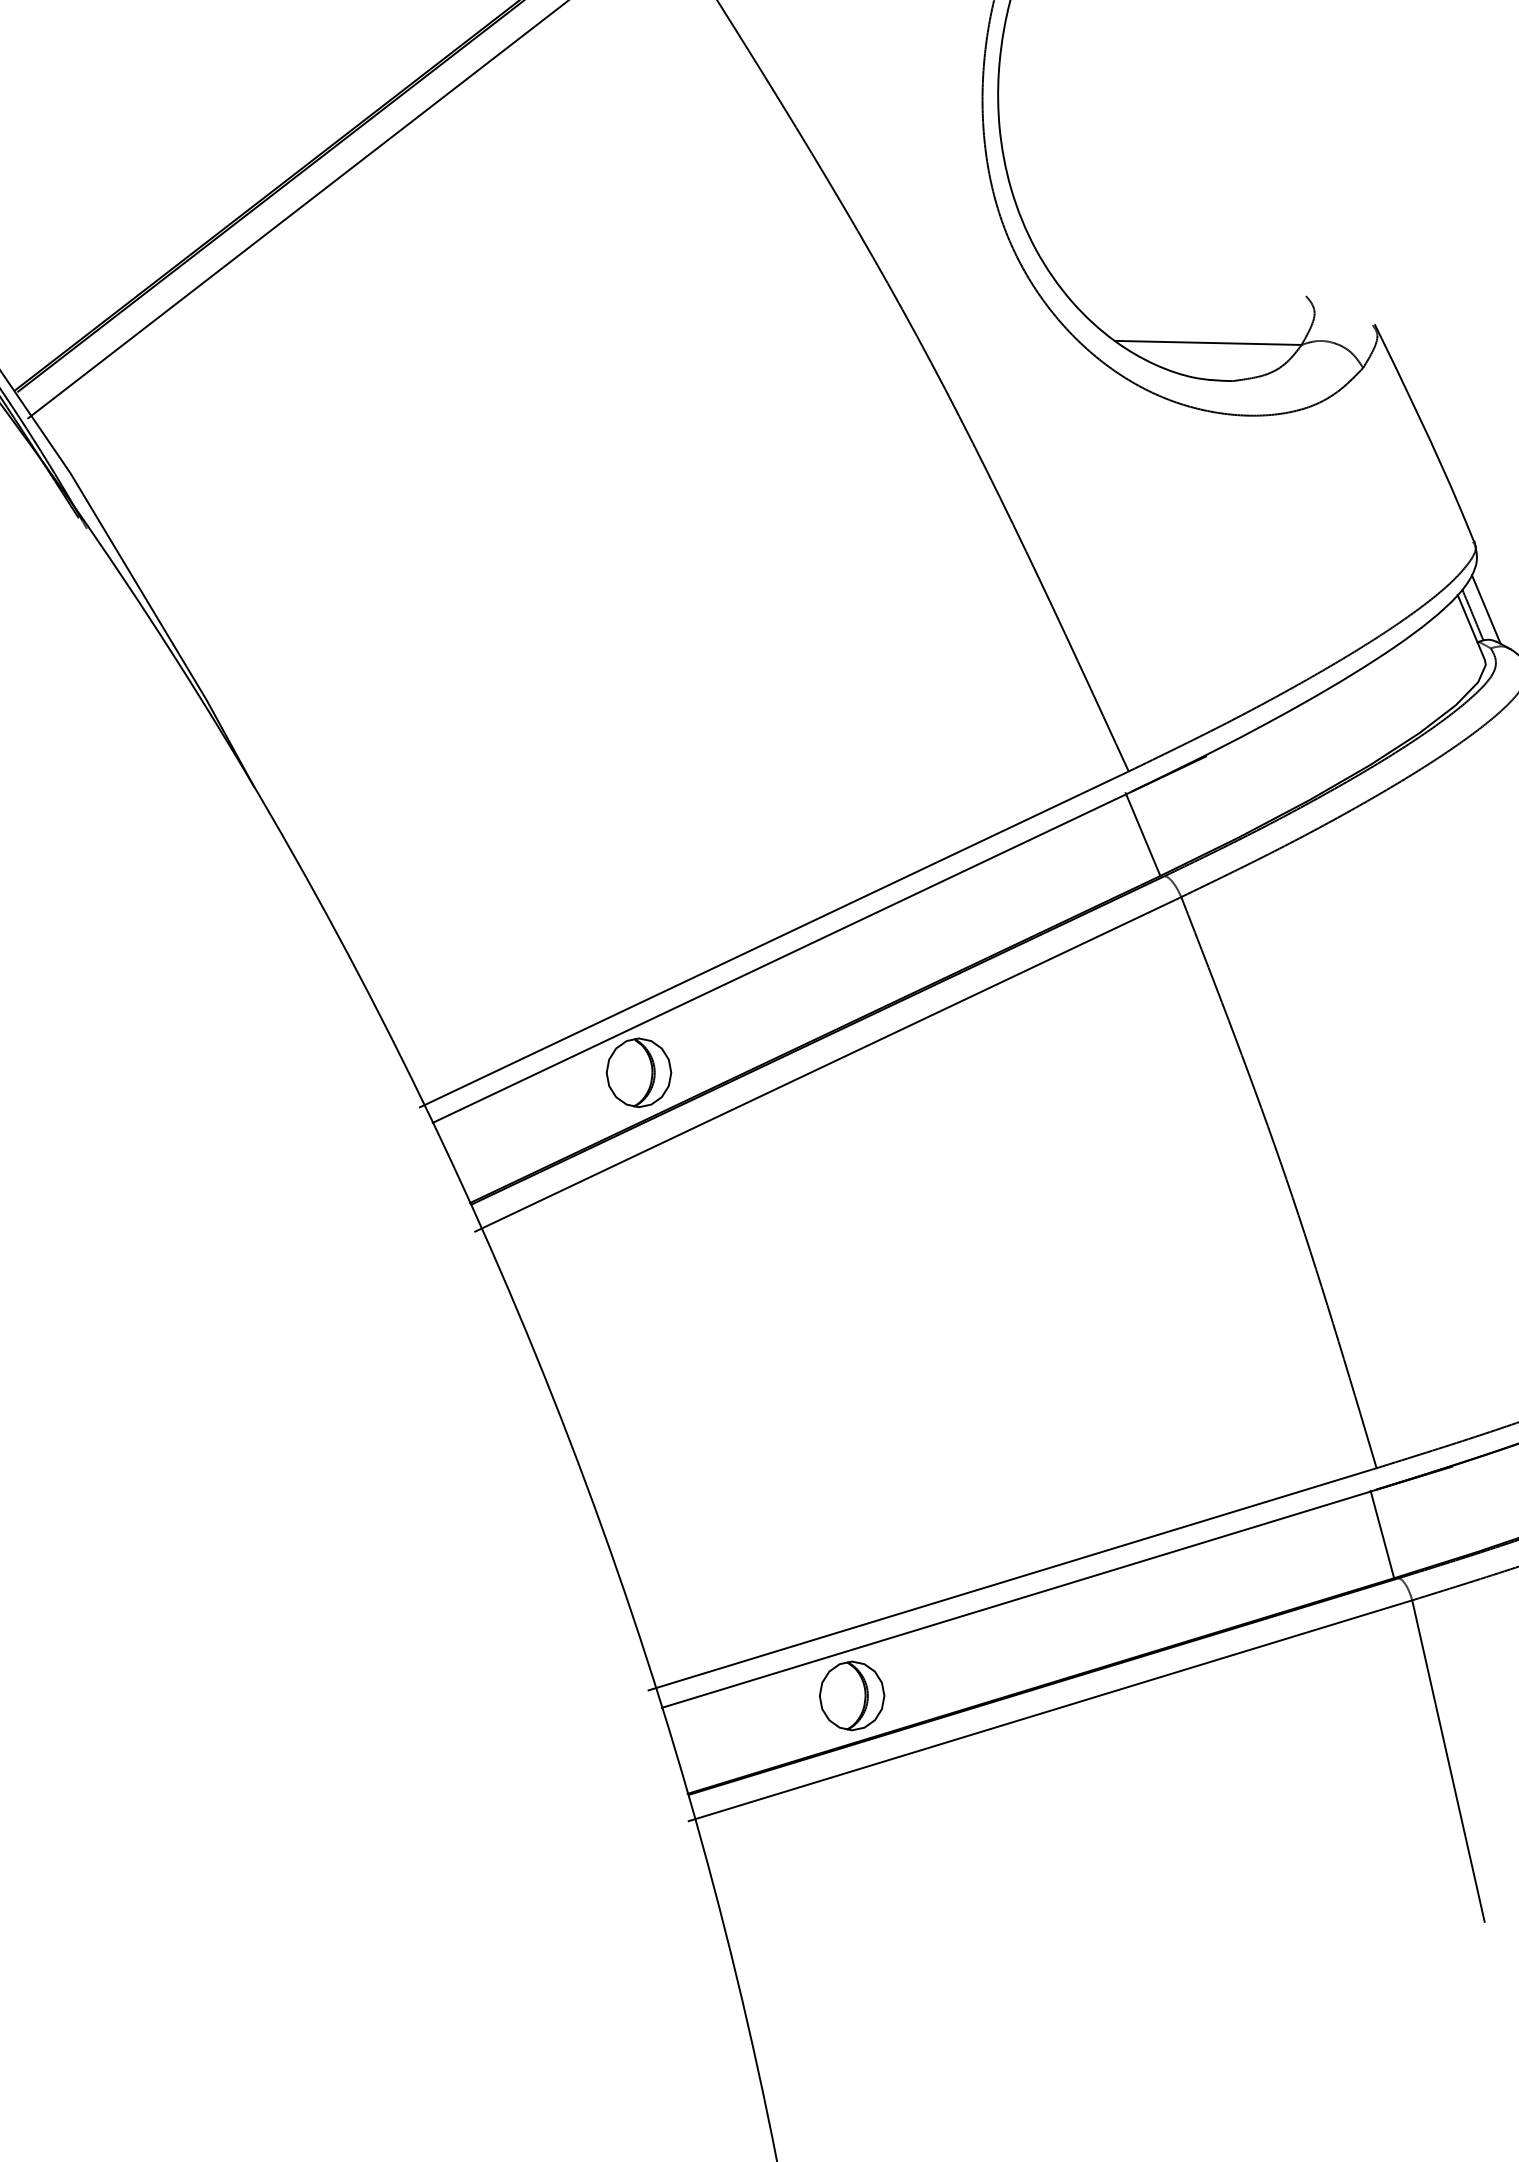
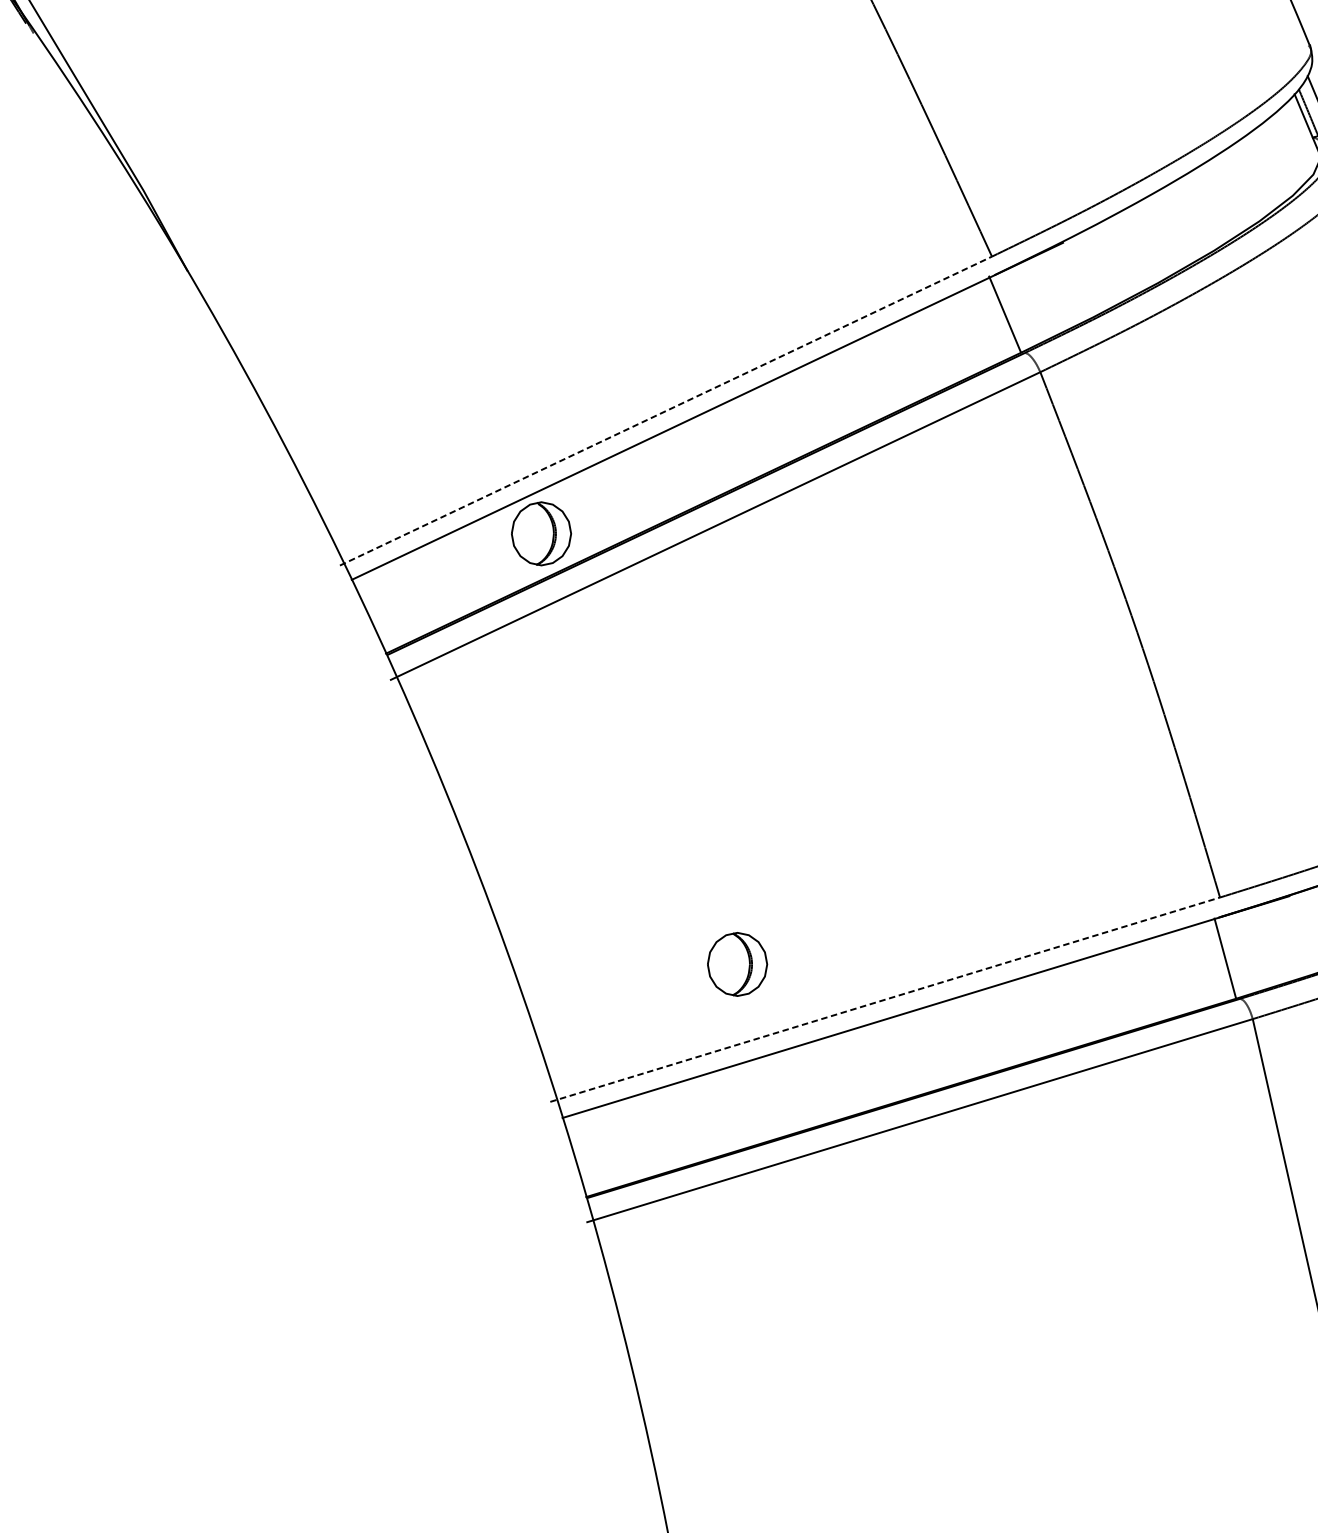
line: (774, 939) -> (666, 411), solid -> dashed
line: (1012, 1579) -> (885, 999), solid -> dashed
part: (852, 1695) -> (737, 964), moved

